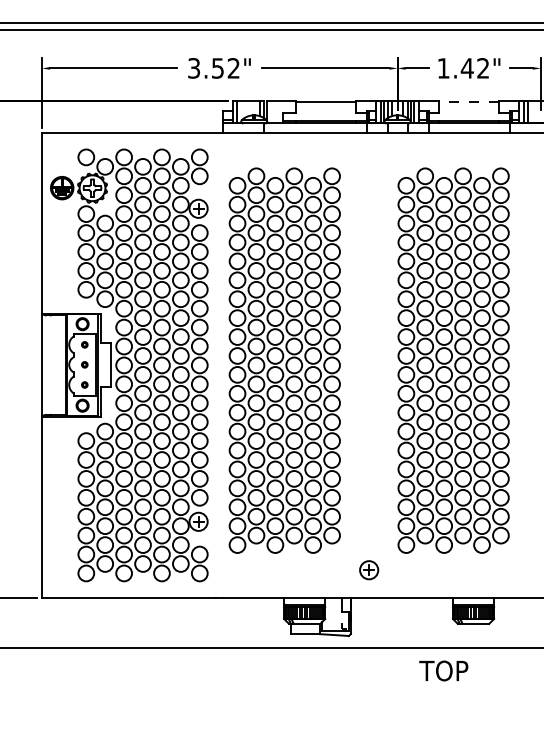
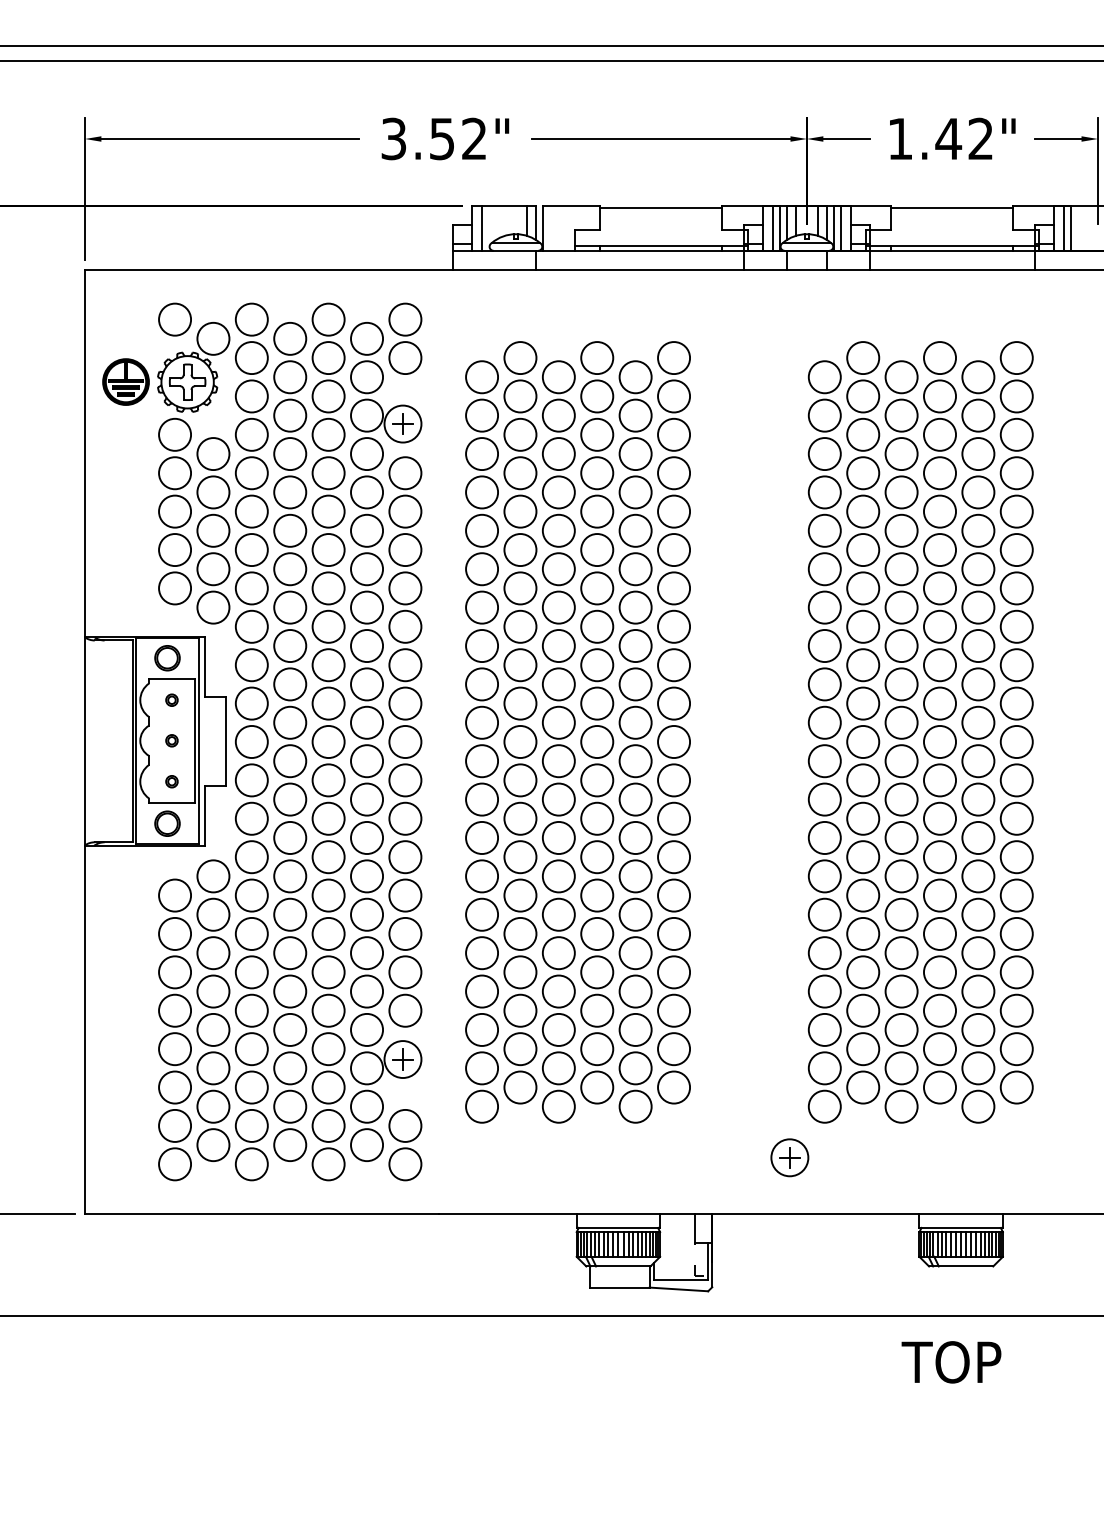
line: (468, 102) -> (950, 208), dashed -> solid
part: (369, 570) -> (790, 1158), moved
text: (443, 670) -> (950, 1361), moved

